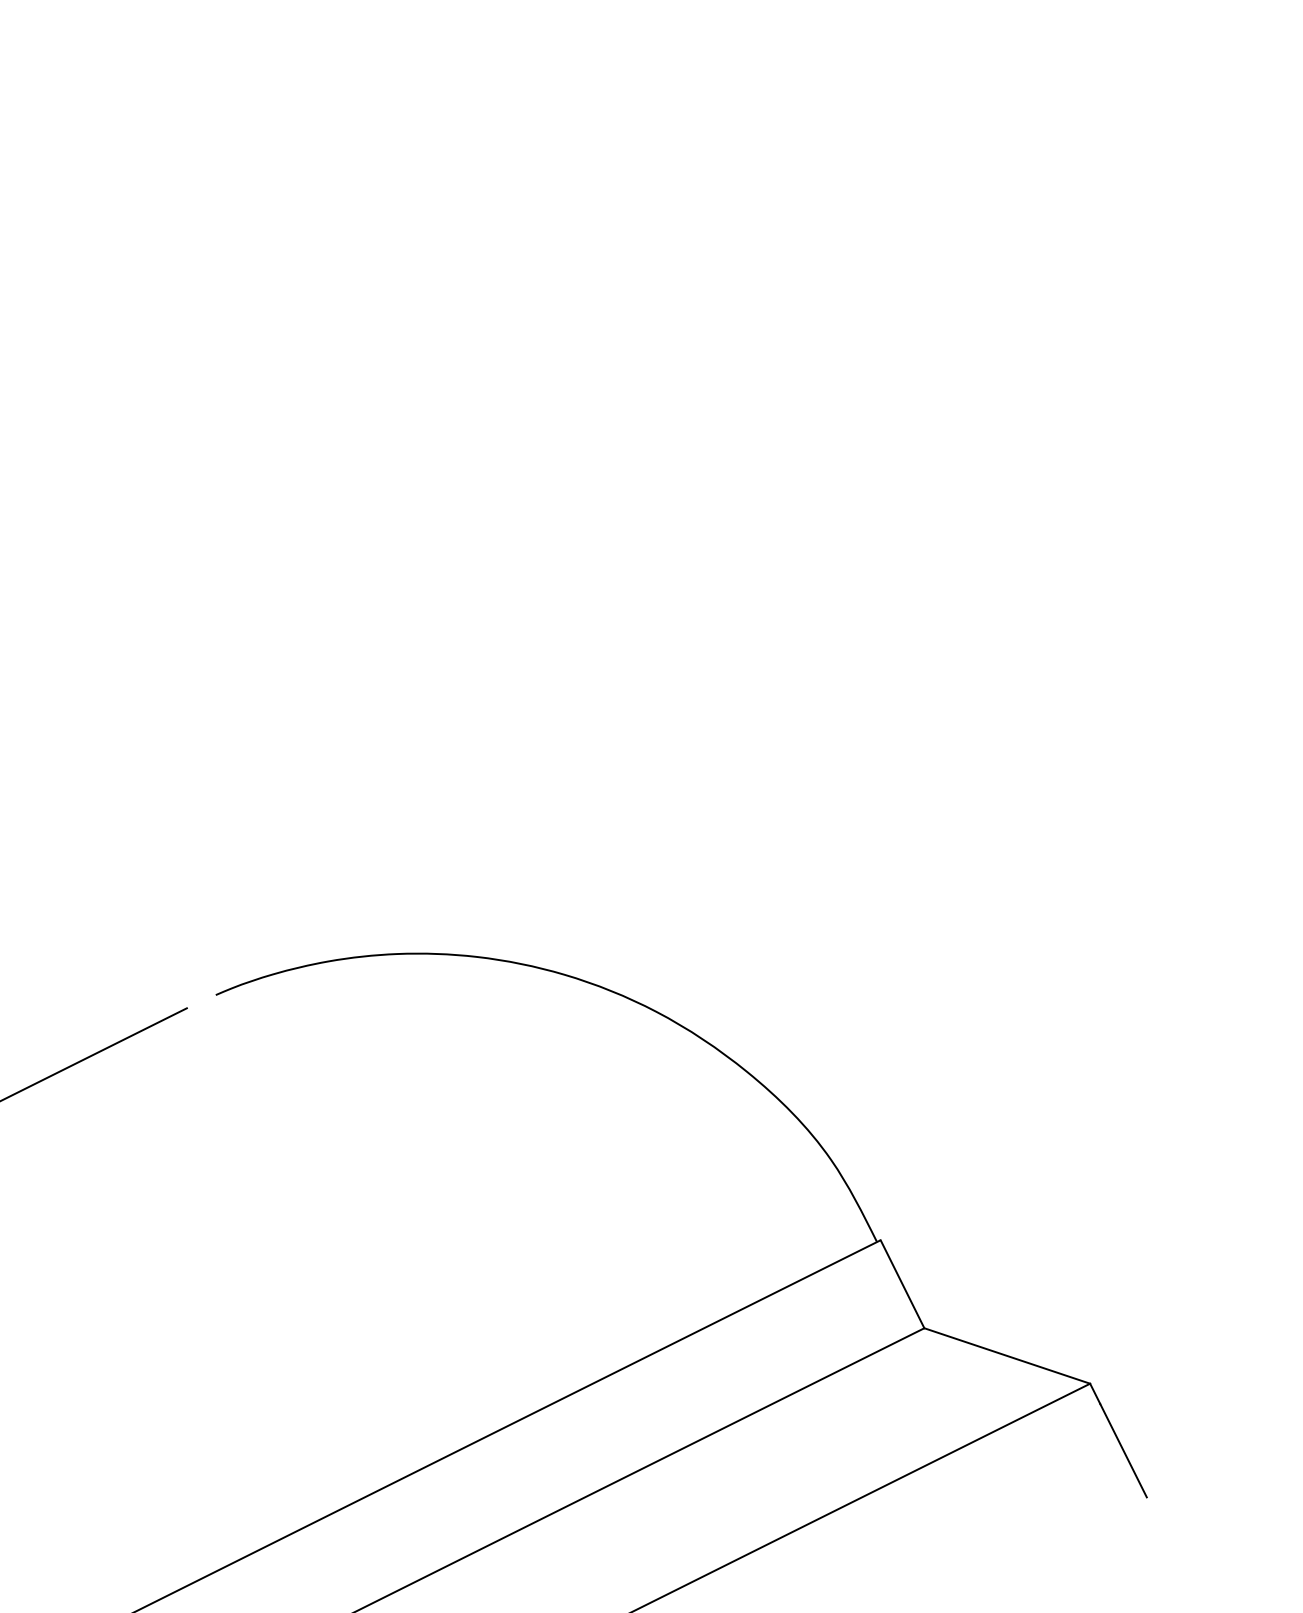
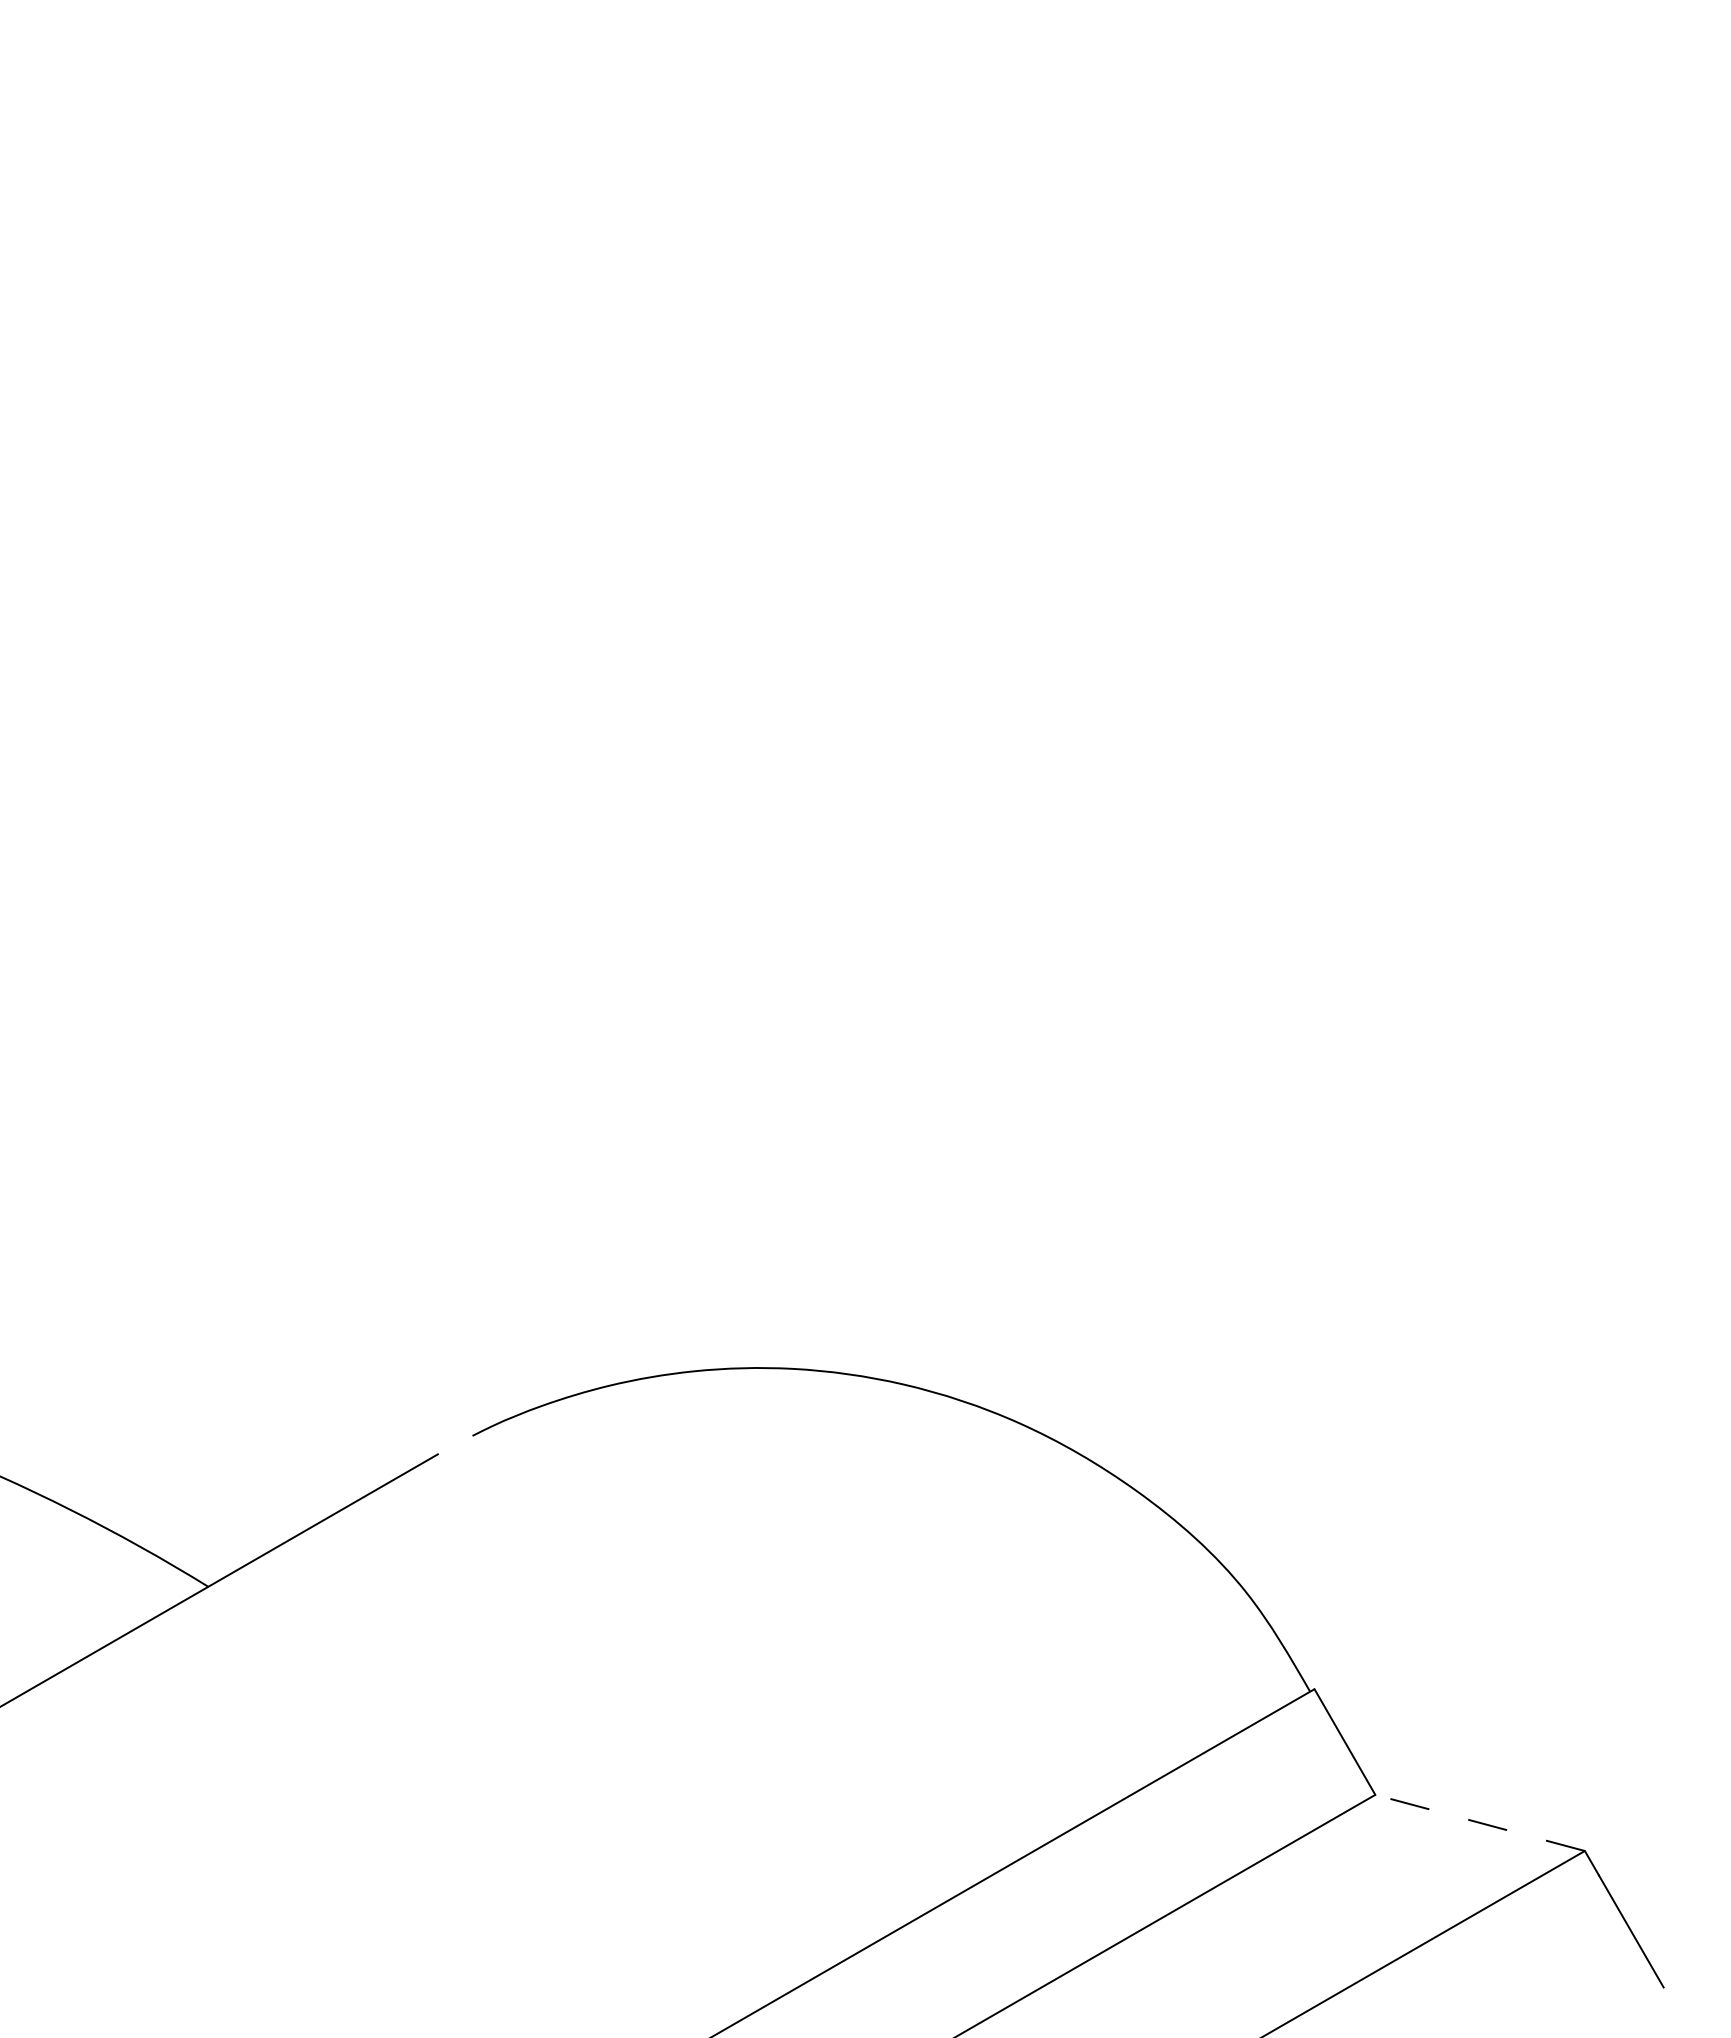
line: (1006, 1355) -> (1479, 1822), solid -> dashed

